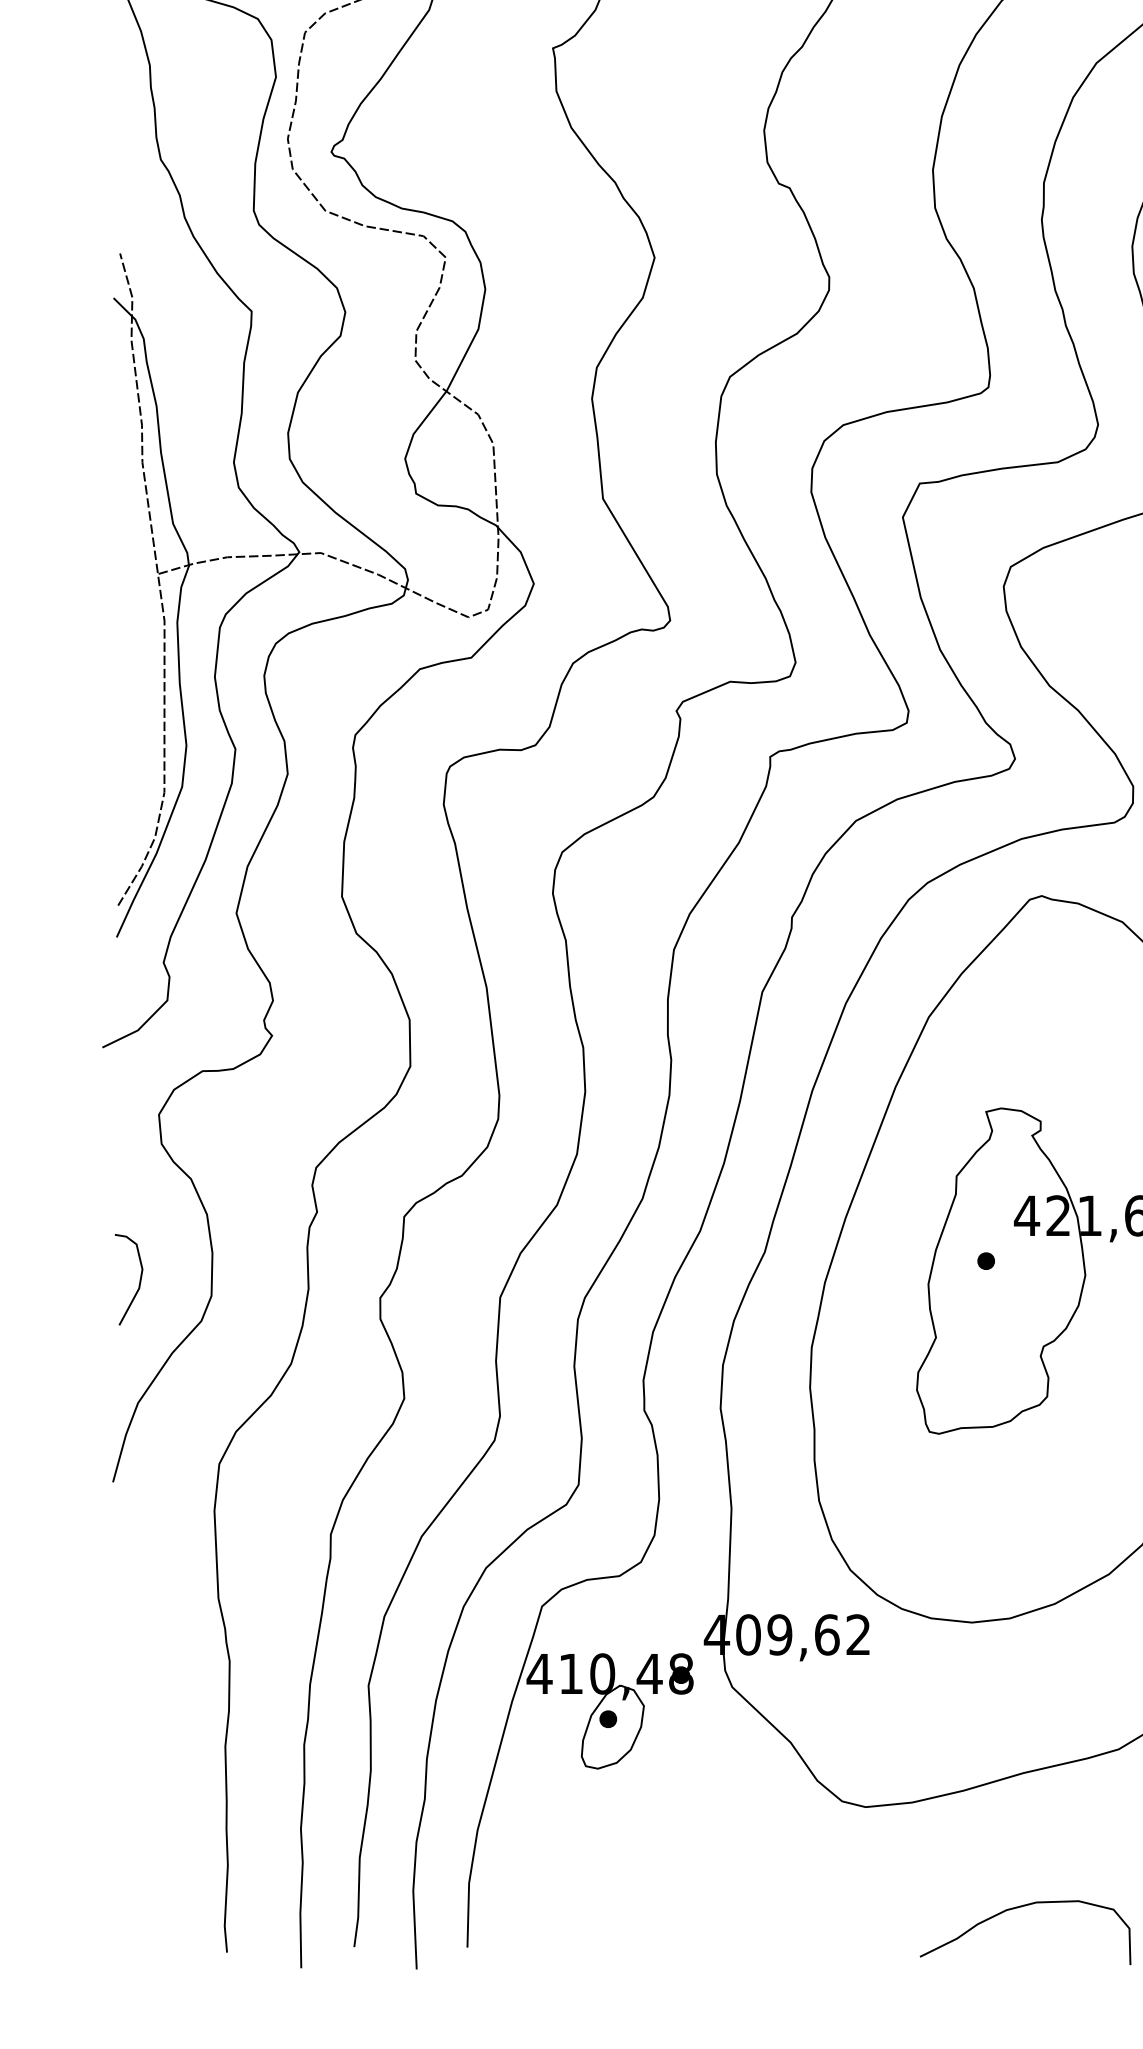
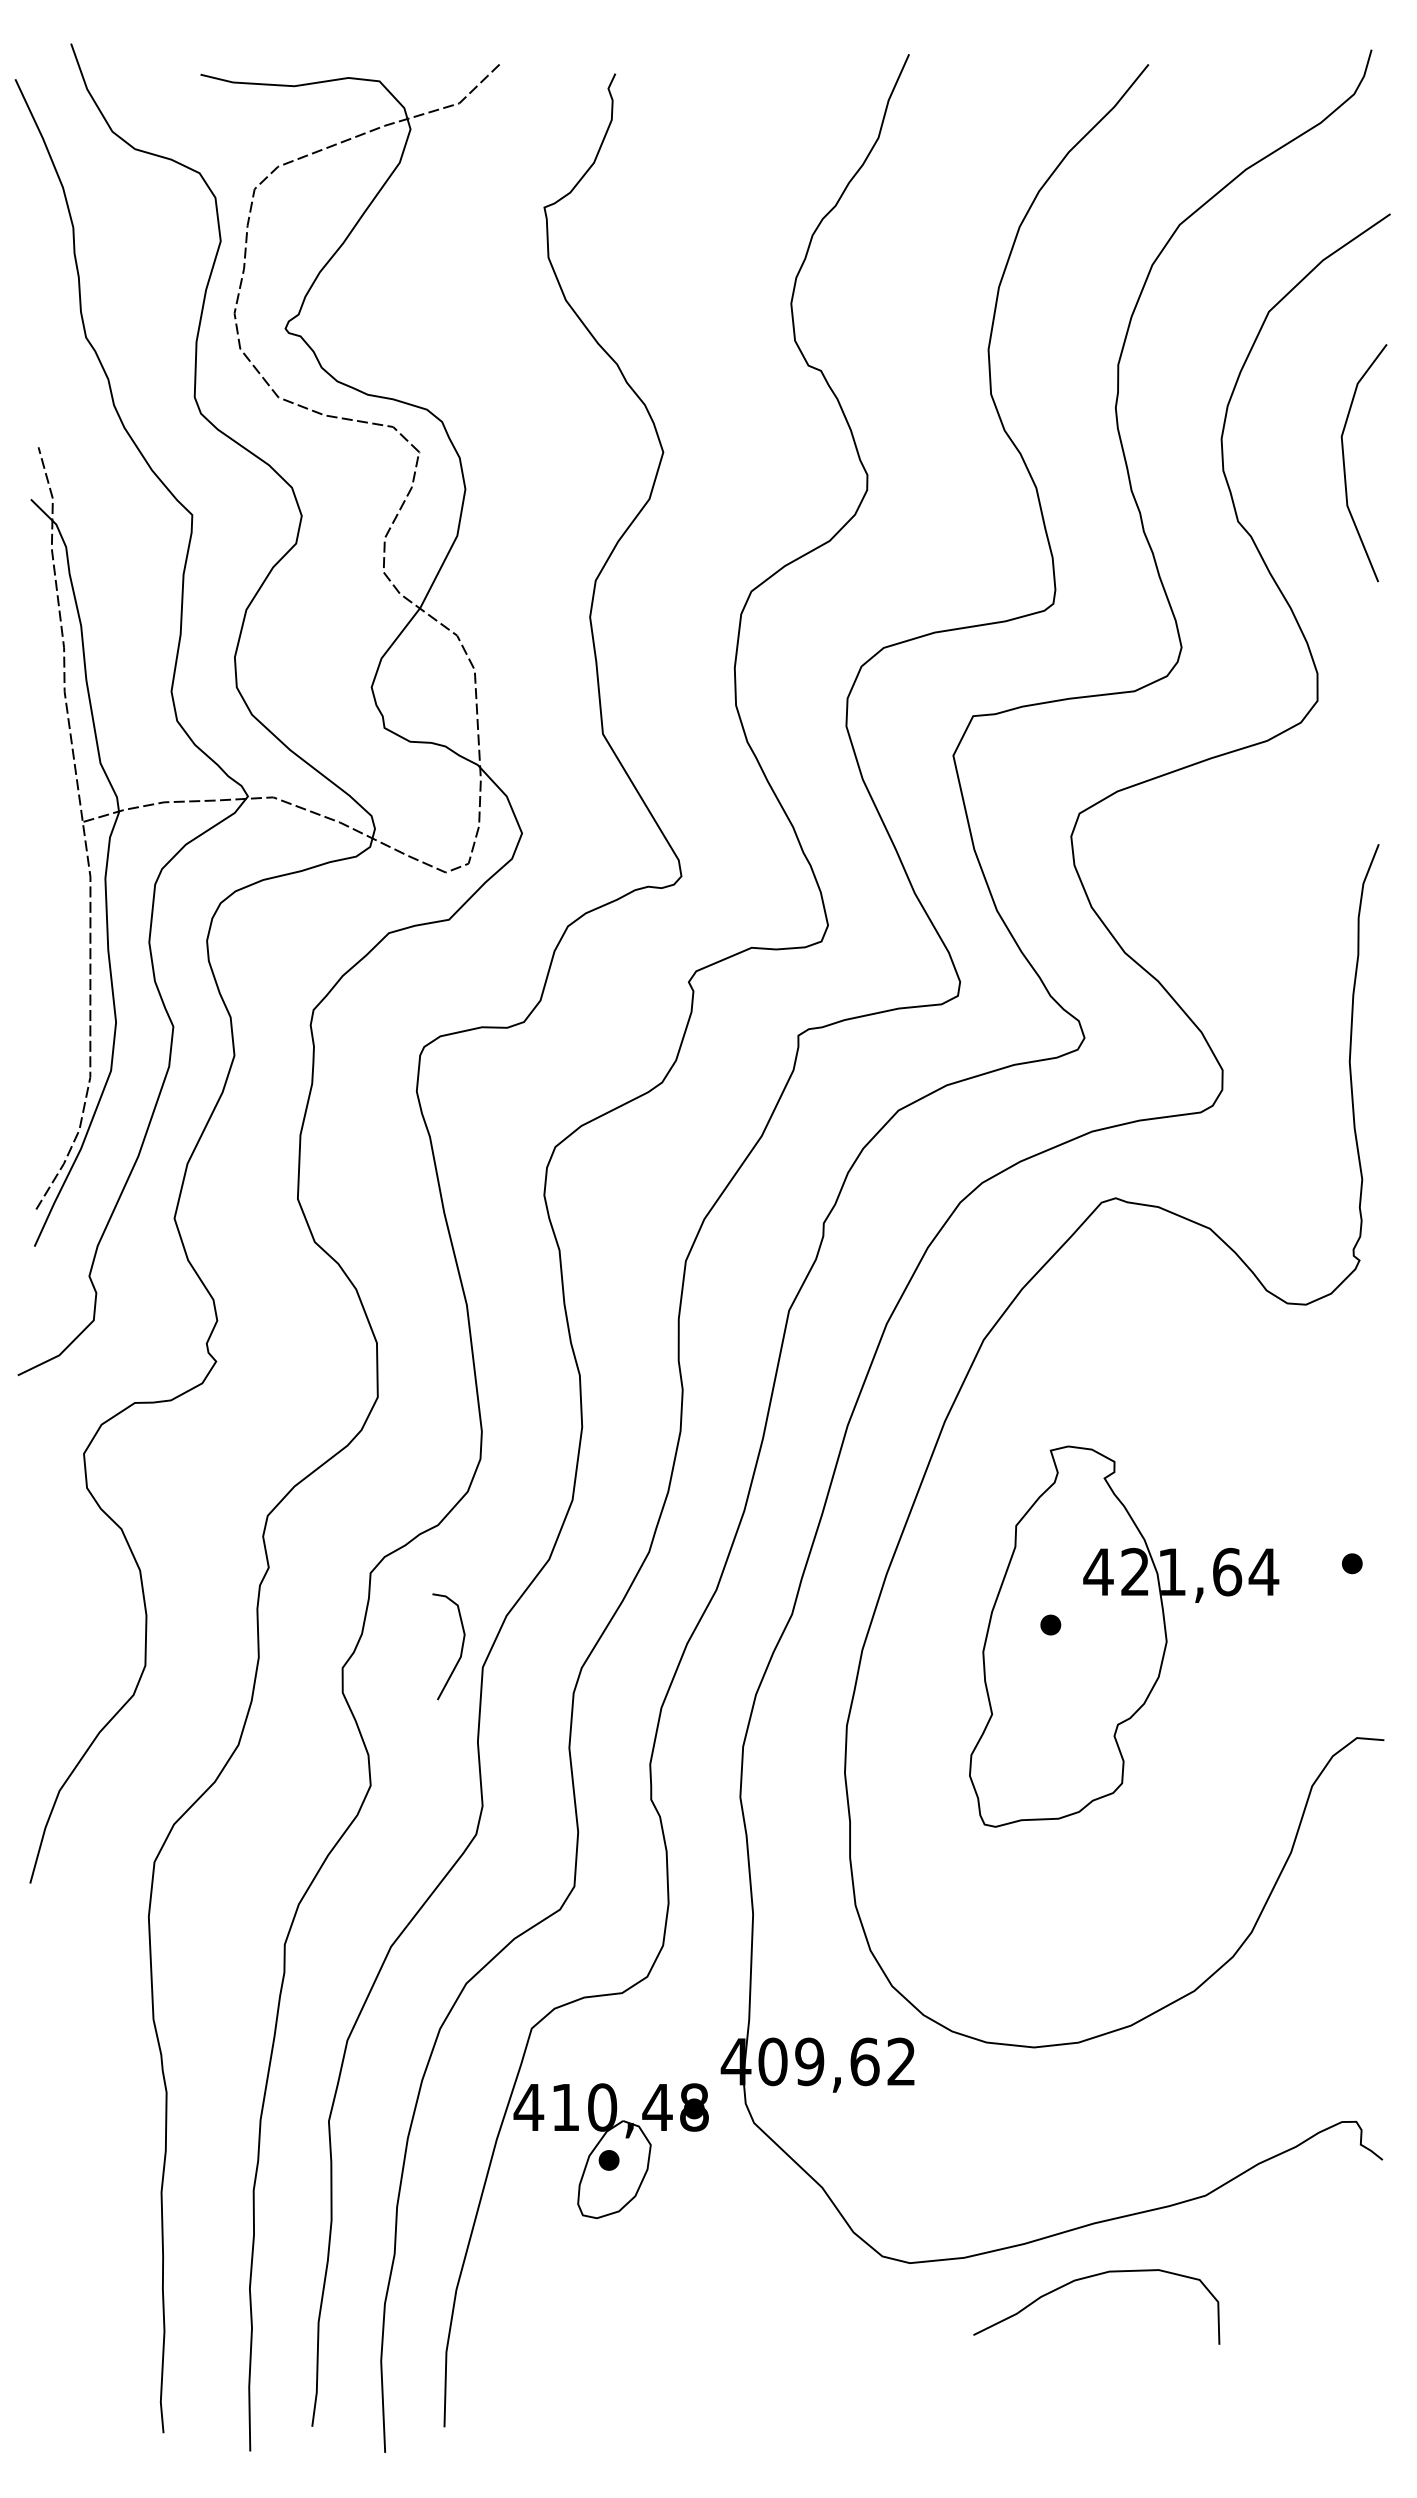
curve: (139, 1279) -> (461, 1646), moved
curve: (1017, 1908) -> (1087, 2278), moved

